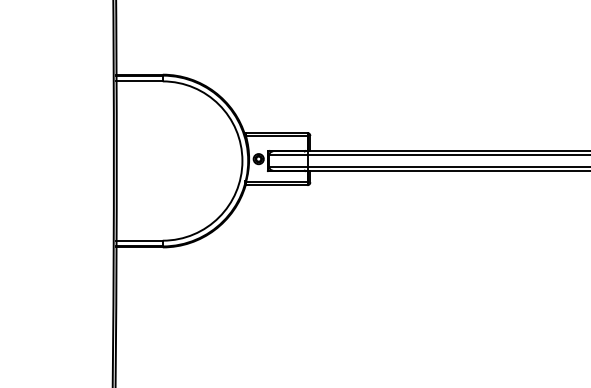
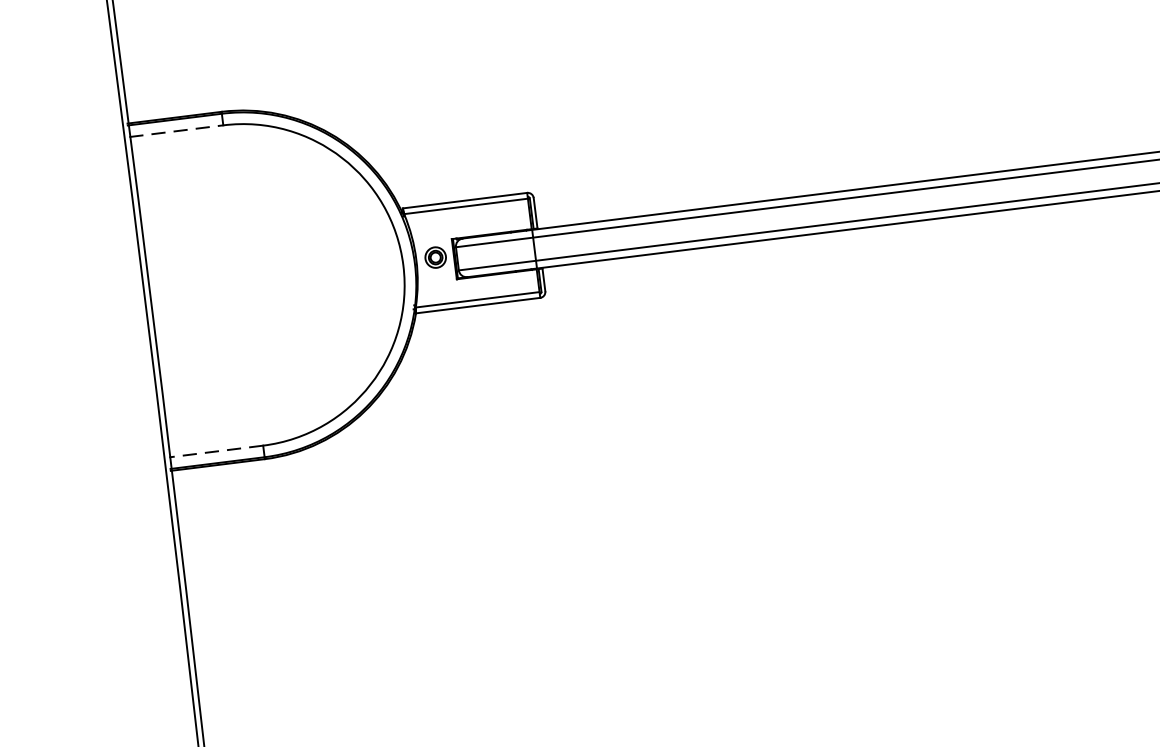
line: (139, 81) -> (176, 131), solid -> dashed
line: (138, 240) -> (214, 451), solid -> dashed

